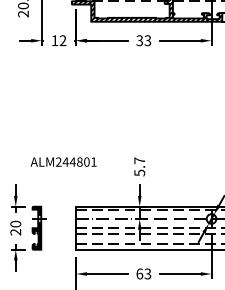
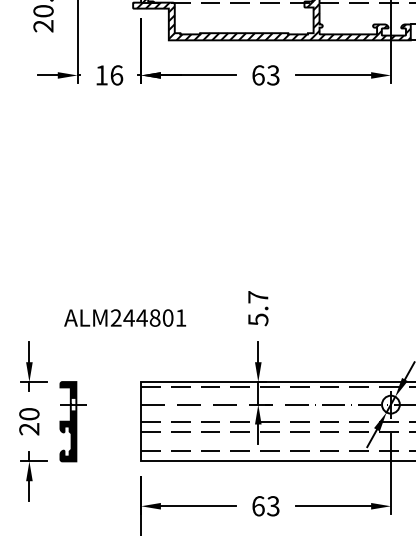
text: (62, 40) -> (115, 74), 12 -> 16
text: (139, 40) -> (257, 74), 33 -> 63
text: (63, 161) -> (124, 316), moved

